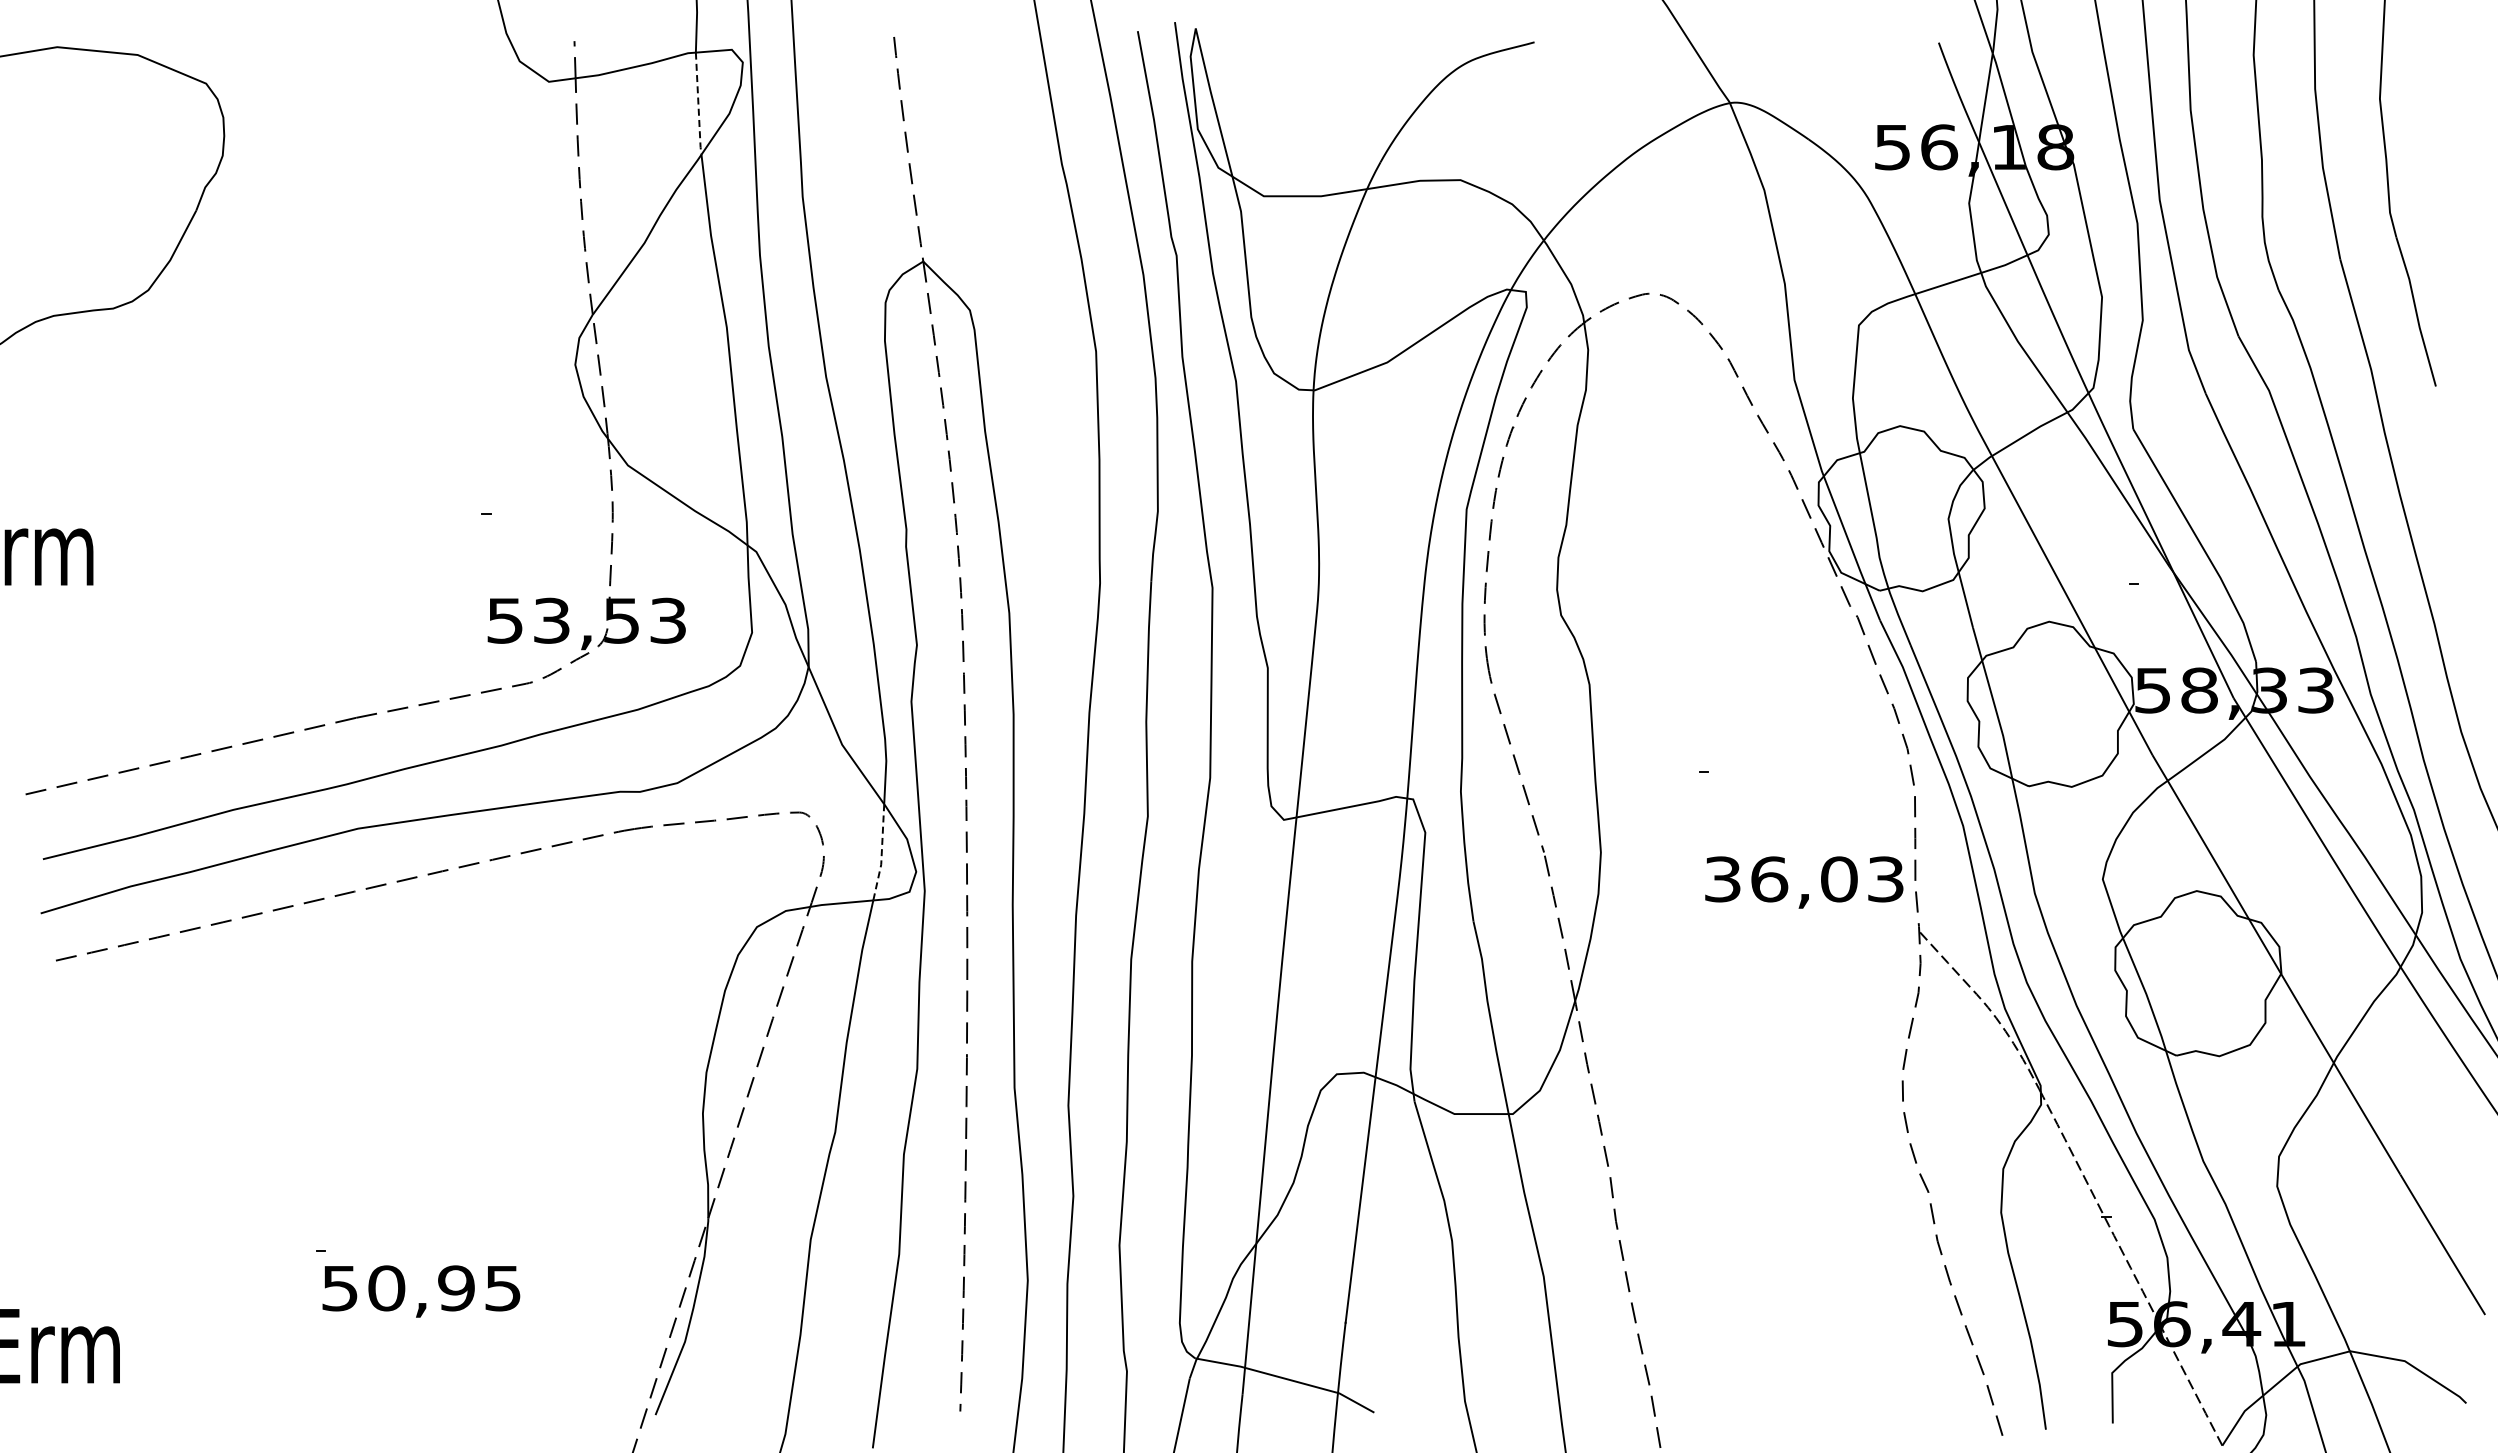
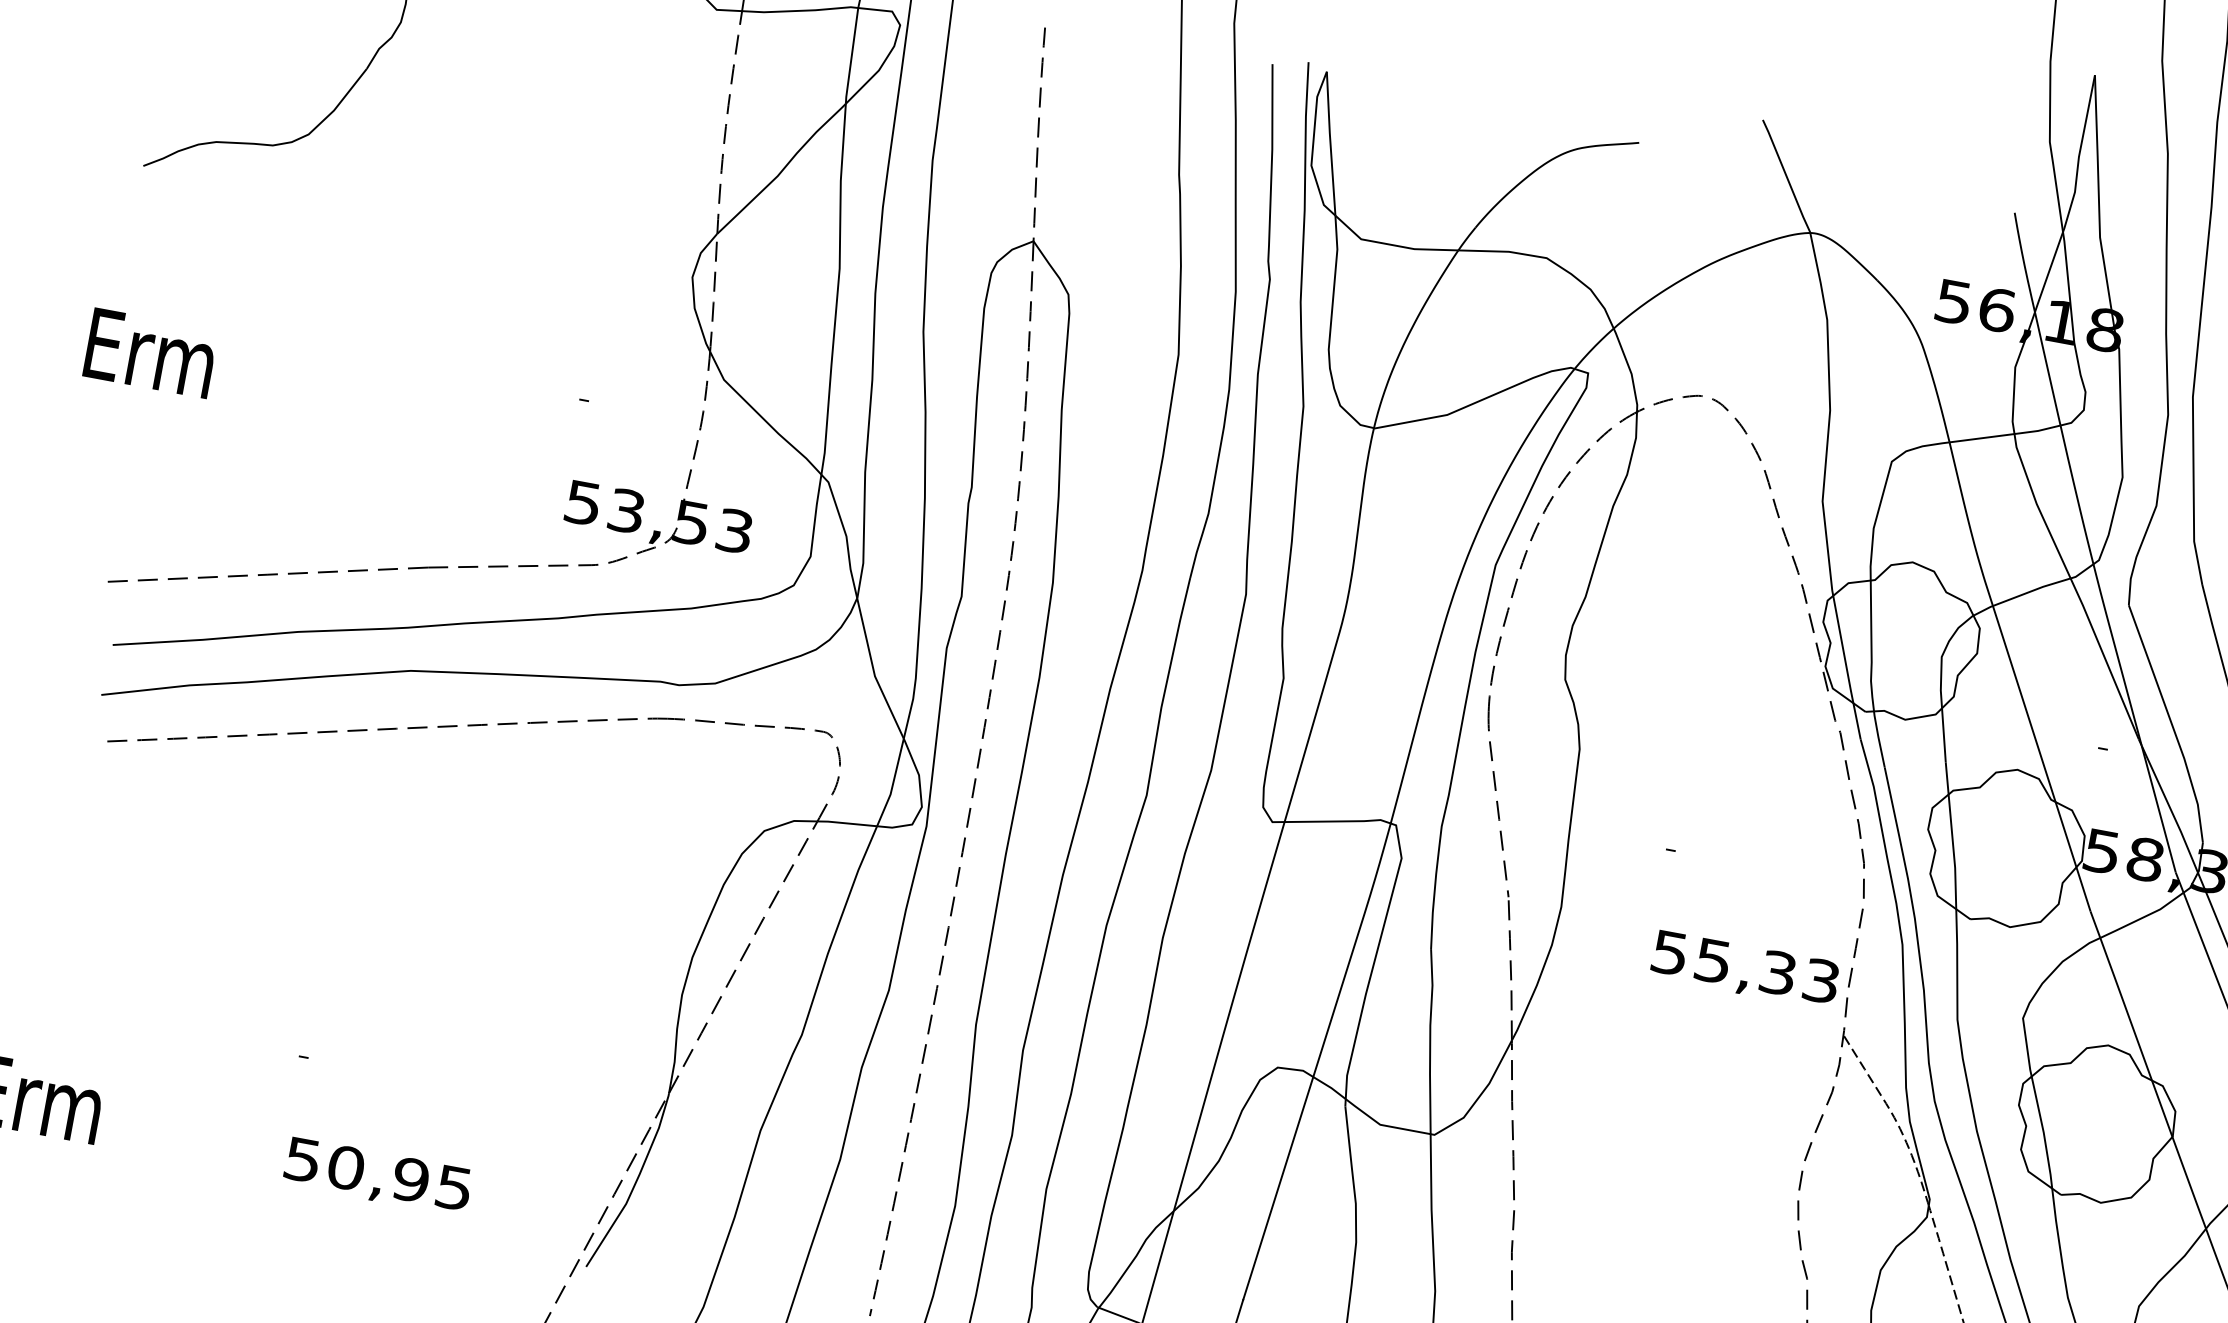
line: (698, 104) -> (851, 56), dashed -> solid
line: (881, 853) -> (892, 784), dashed -> solid
text: (1781, 879) -> (1724, 963), 36,03 -> 55,33
text: (421, 1291) -> (377, 1176), moved

